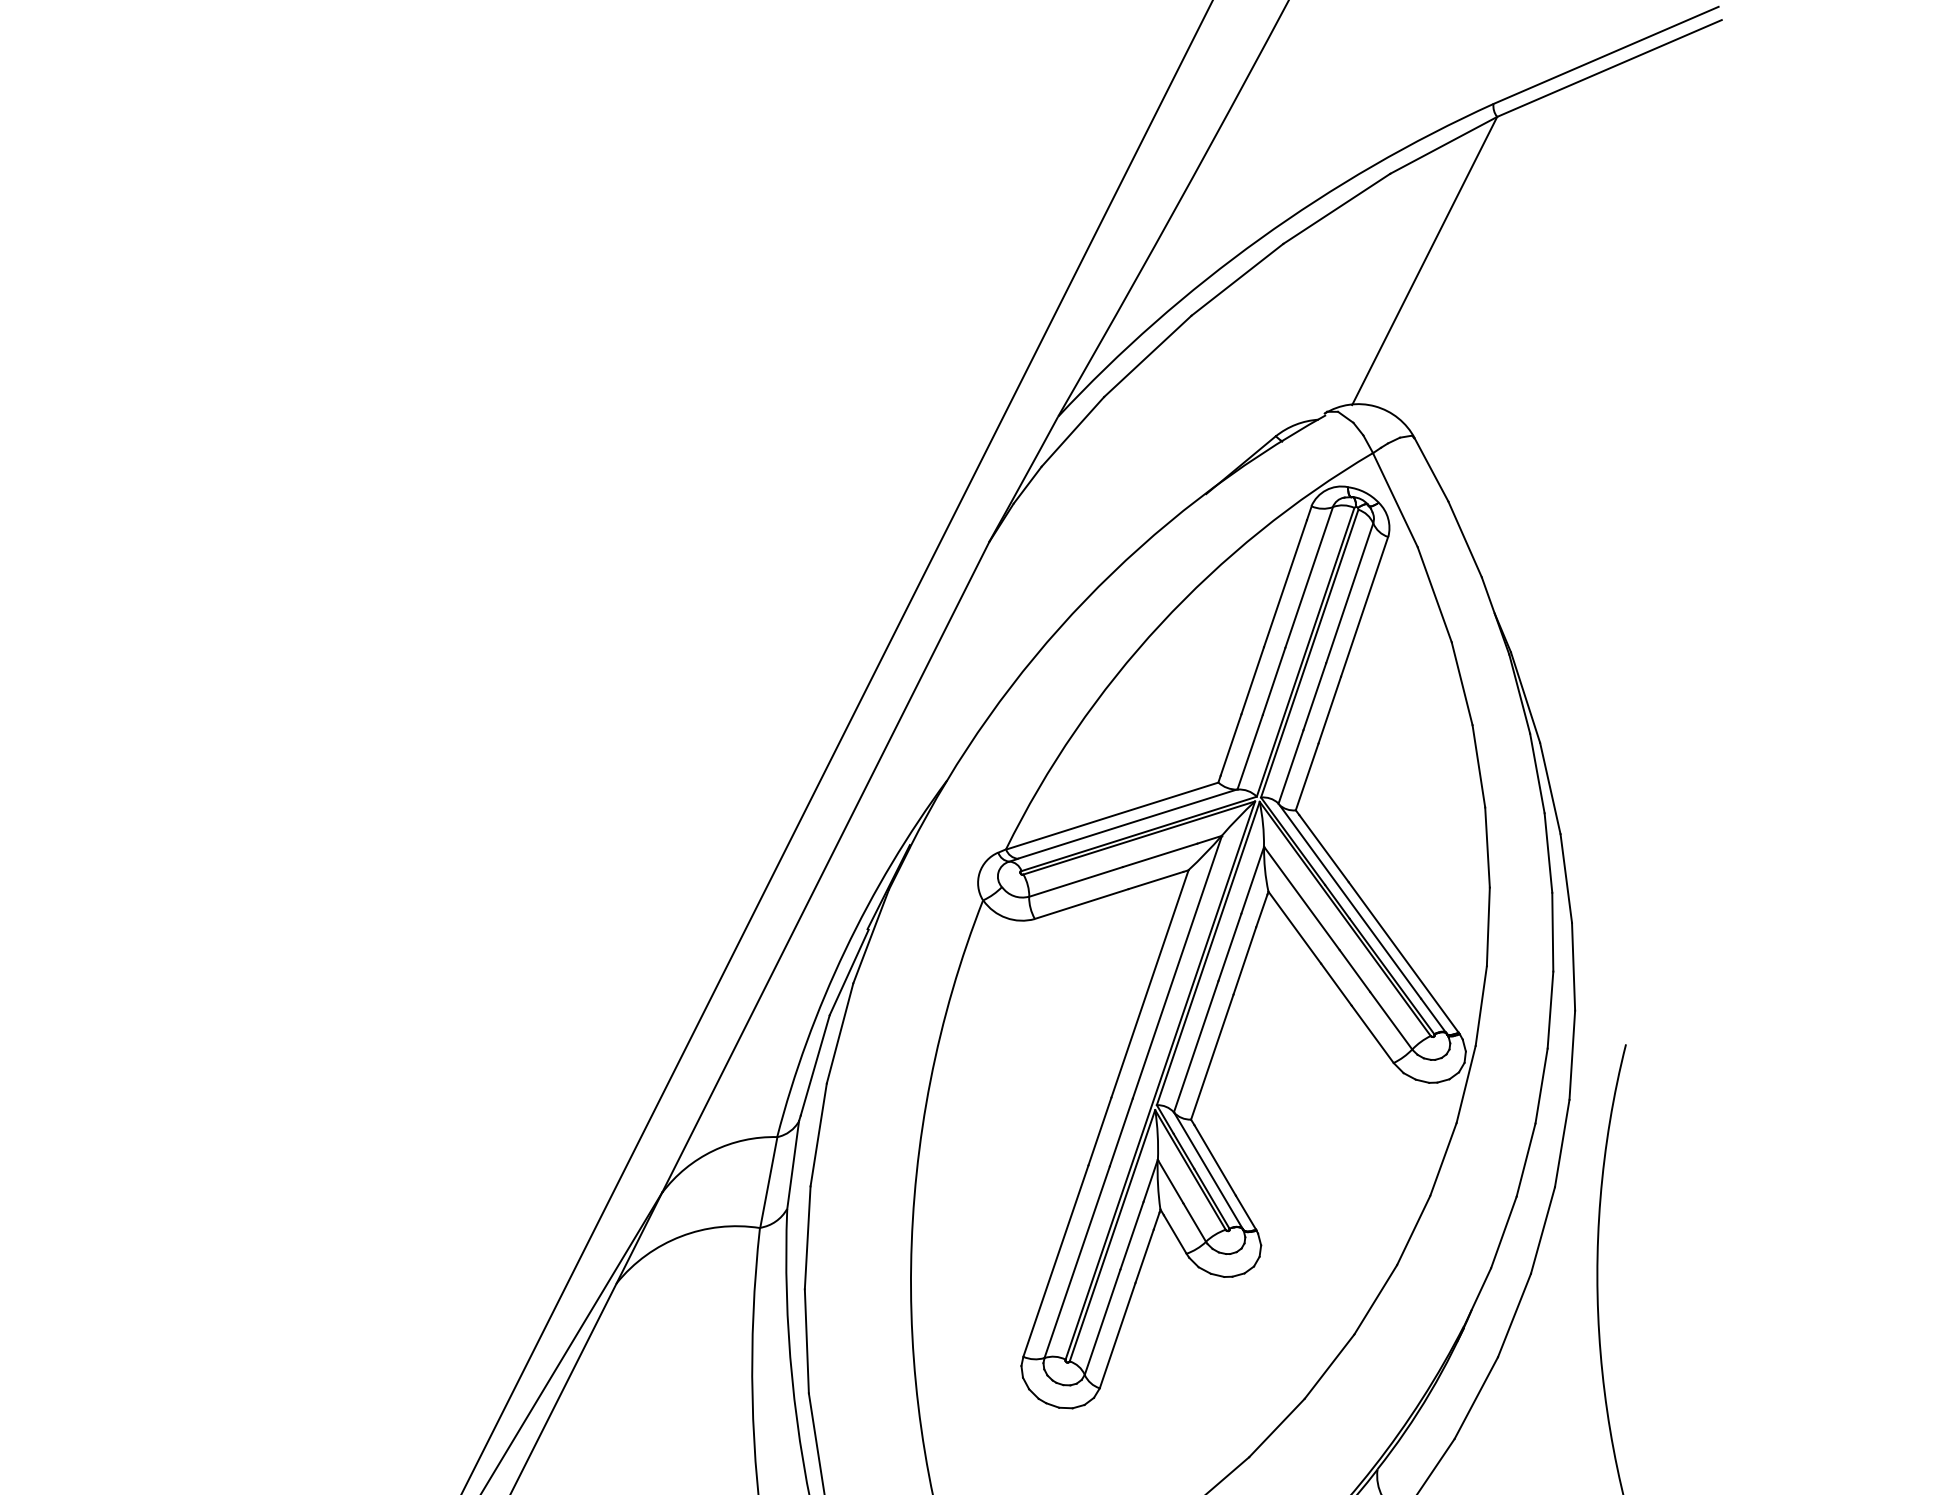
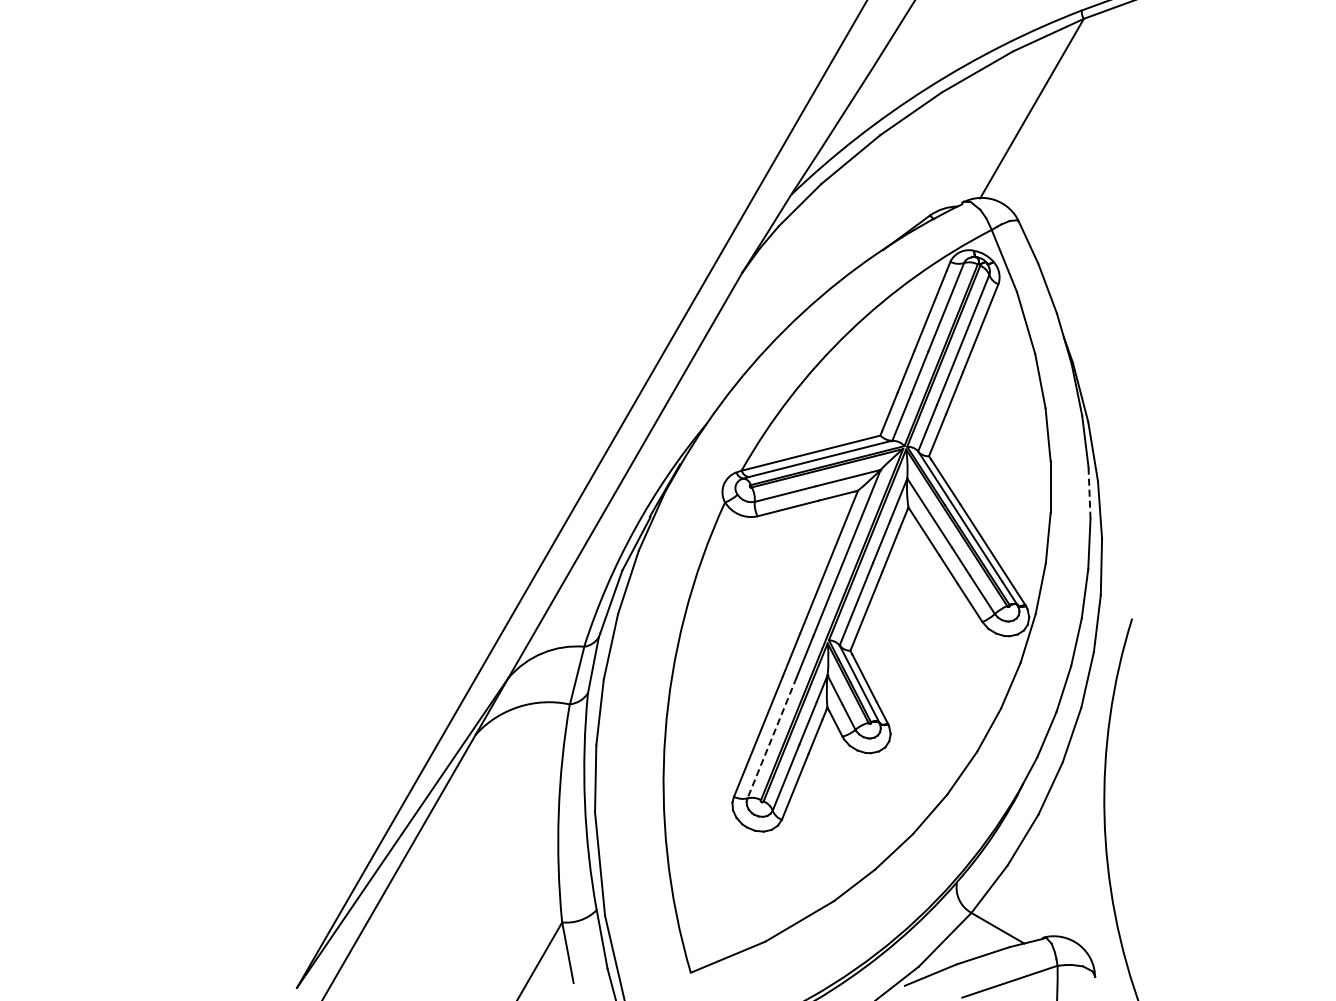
line: (1548, 853) -> (1089, 493), solid -> dashed
line: (1076, 1262) -> (771, 738), solid -> dashed

